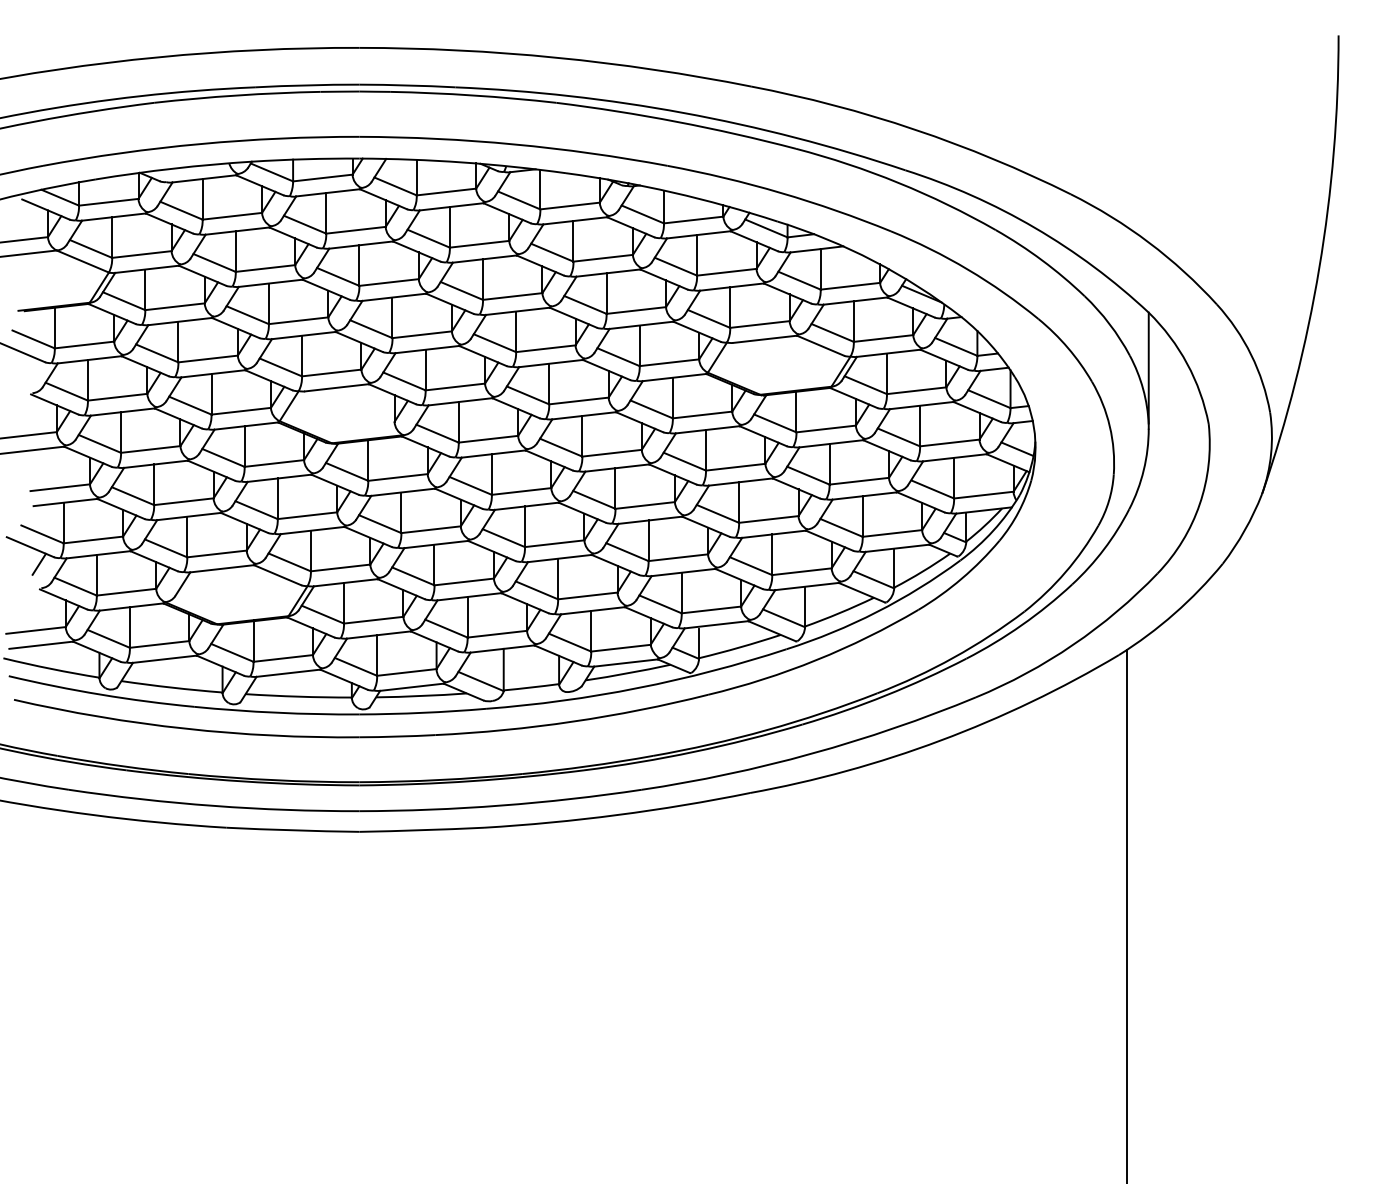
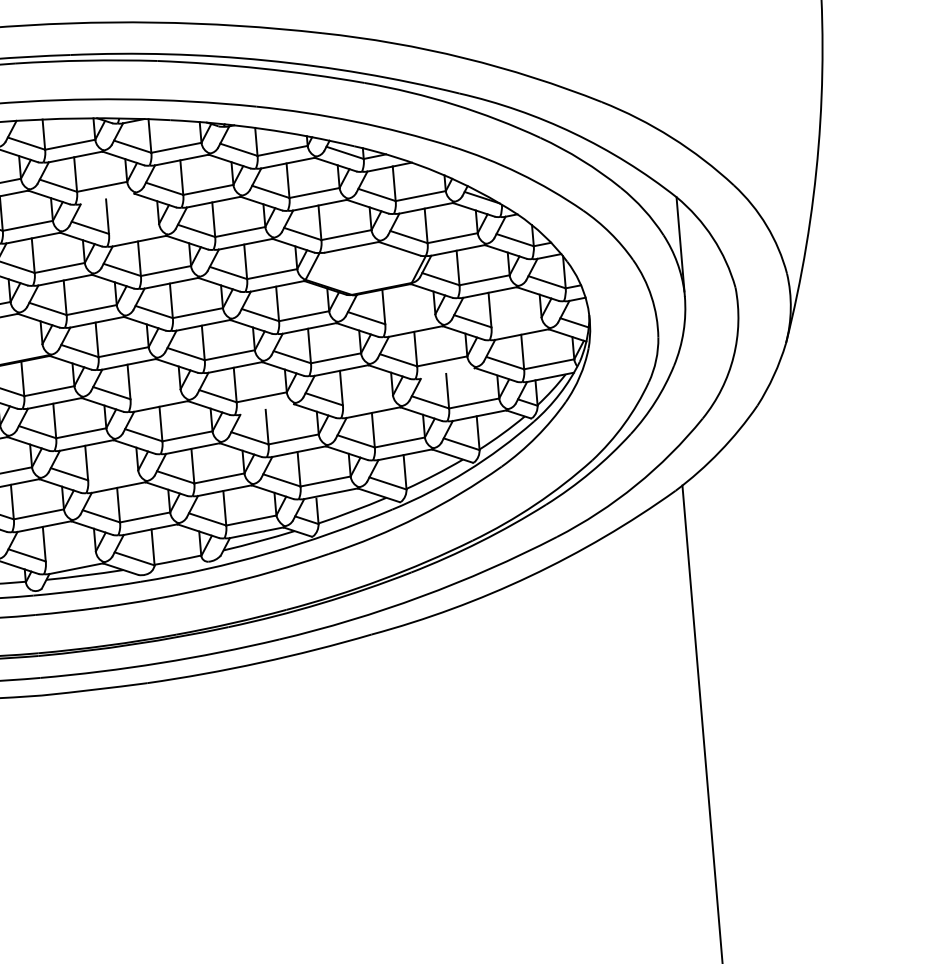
line: (484, 258) -> (107, 198), removed
line: (512, 296) -> (133, 228), removed
line: (825, 428) -> (409, 318), removed
line: (949, 442) -> (516, 321), removed
line: (521, 491) -> (155, 394), removed
line: (864, 495) -> (447, 373), removed
line: (650, 519) -> (267, 408), removed
line: (768, 519) -> (367, 400), removed
line: (463, 581) -> (112, 475), removed
line: (406, 672) -> (70, 556), removed

